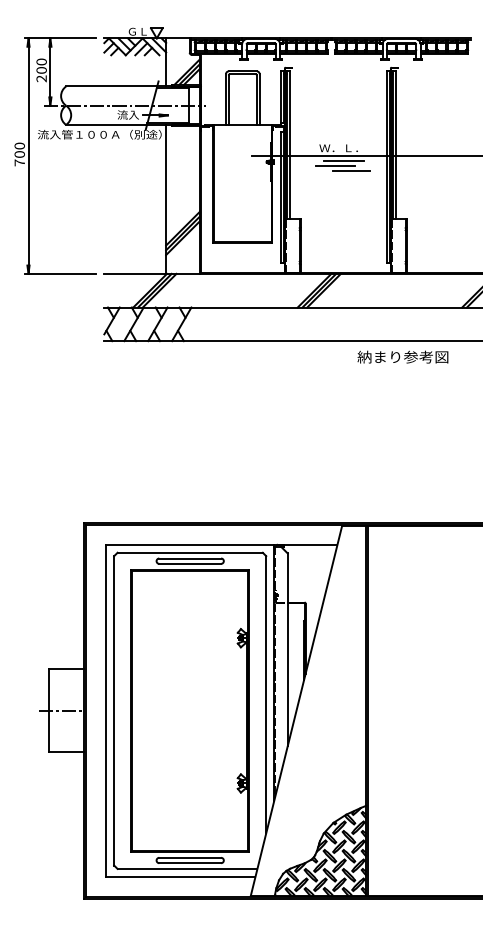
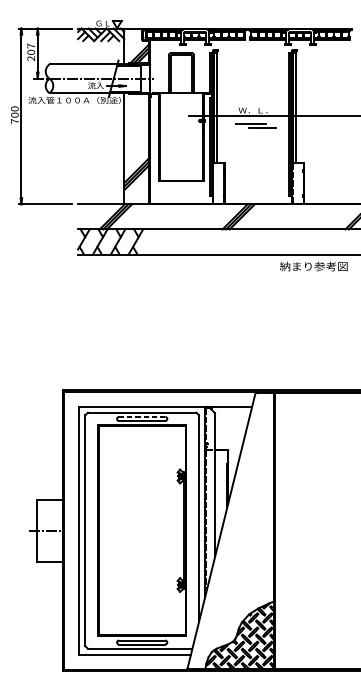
text: (41, 61) -> (31, 45), 200 -> 207
line: (344, 160) -> (257, 119), removed
text: (402, 356) -> (313, 266), moved
line: (190, 558) -> (142, 416), solid -> dashed

